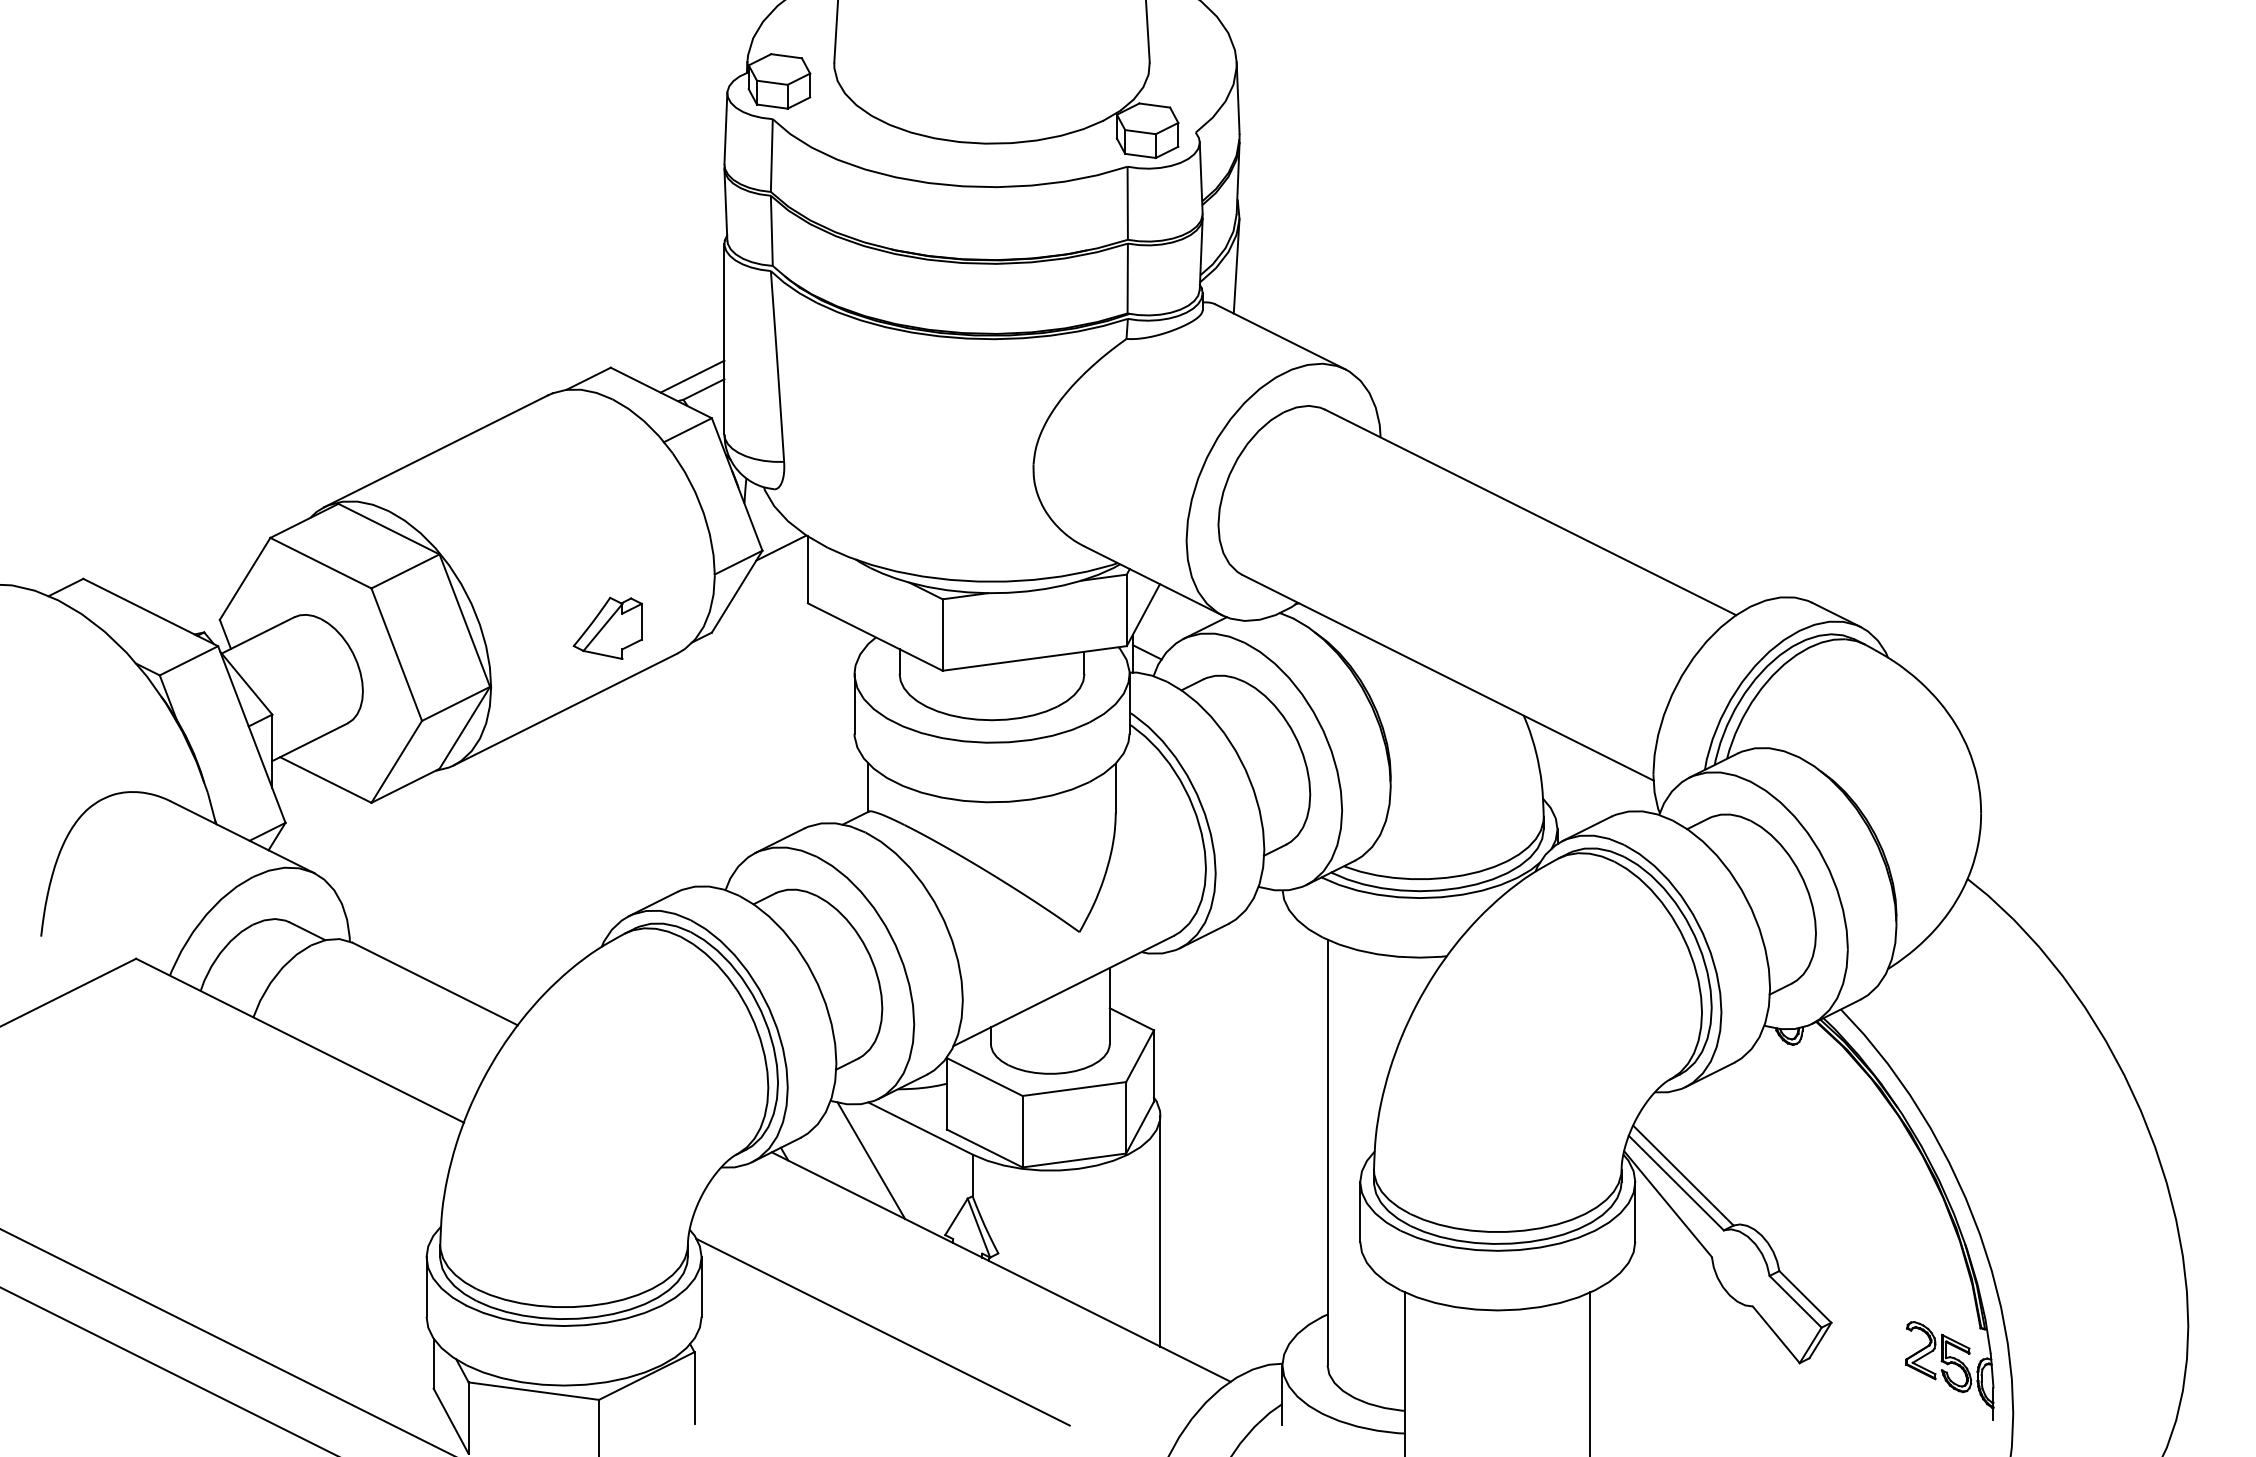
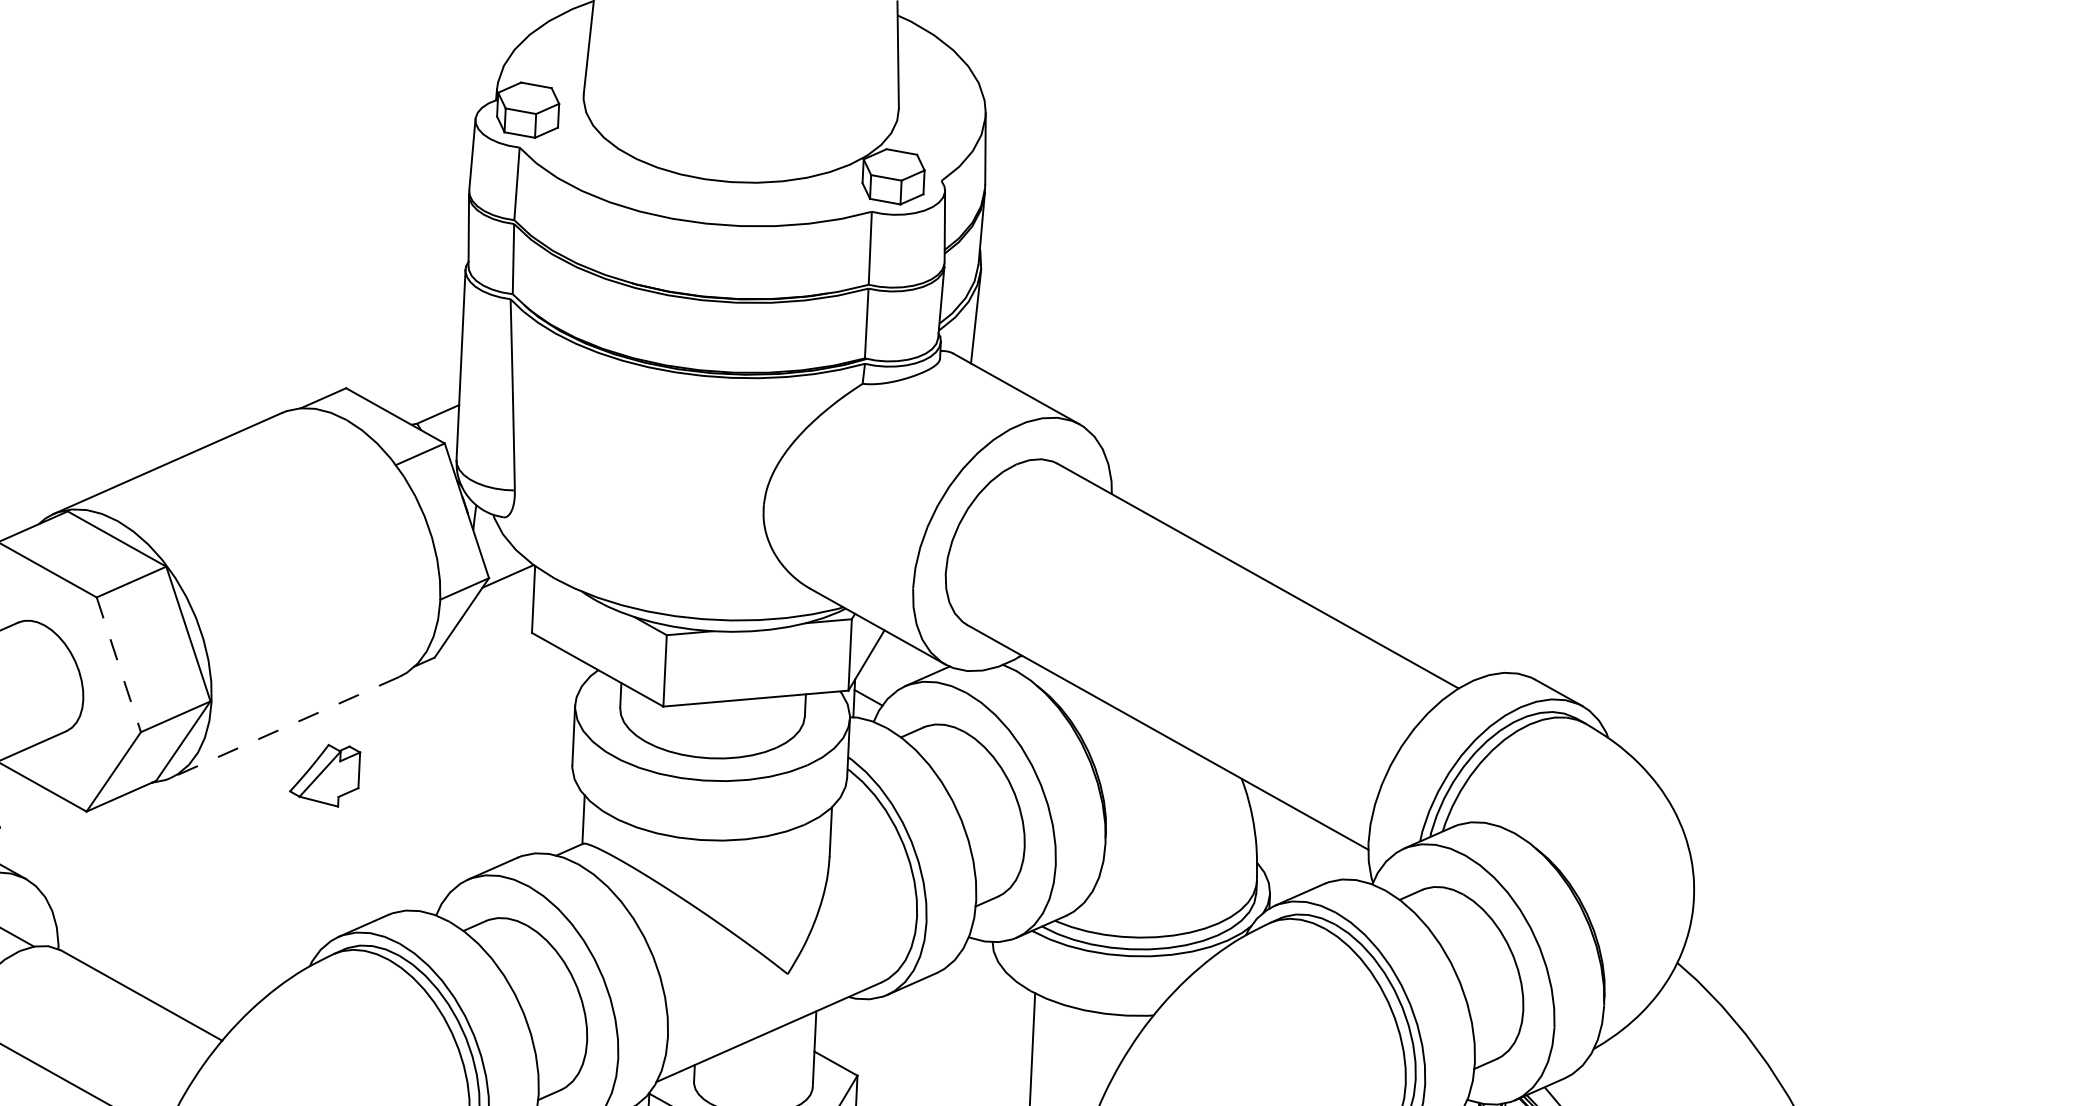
line: (692, 376) -> (427, 400), removed
part: (607, 627) -> (324, 774), moved
line: (396, 654) -> (118, 664), solid -> dashed
line: (565, 709) -> (284, 727), solid -> dashed

